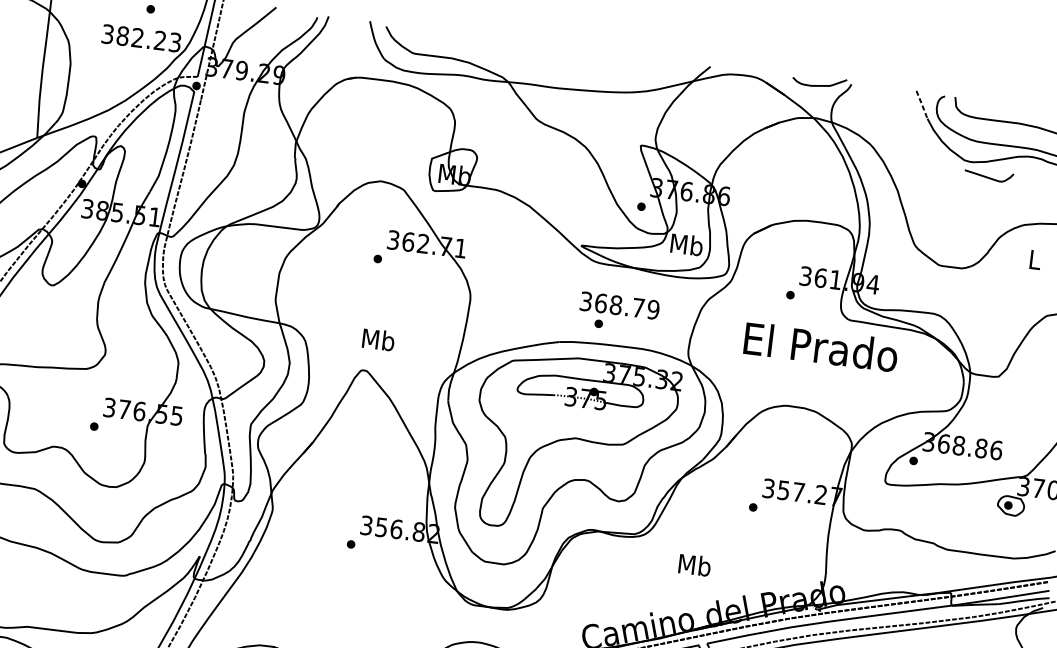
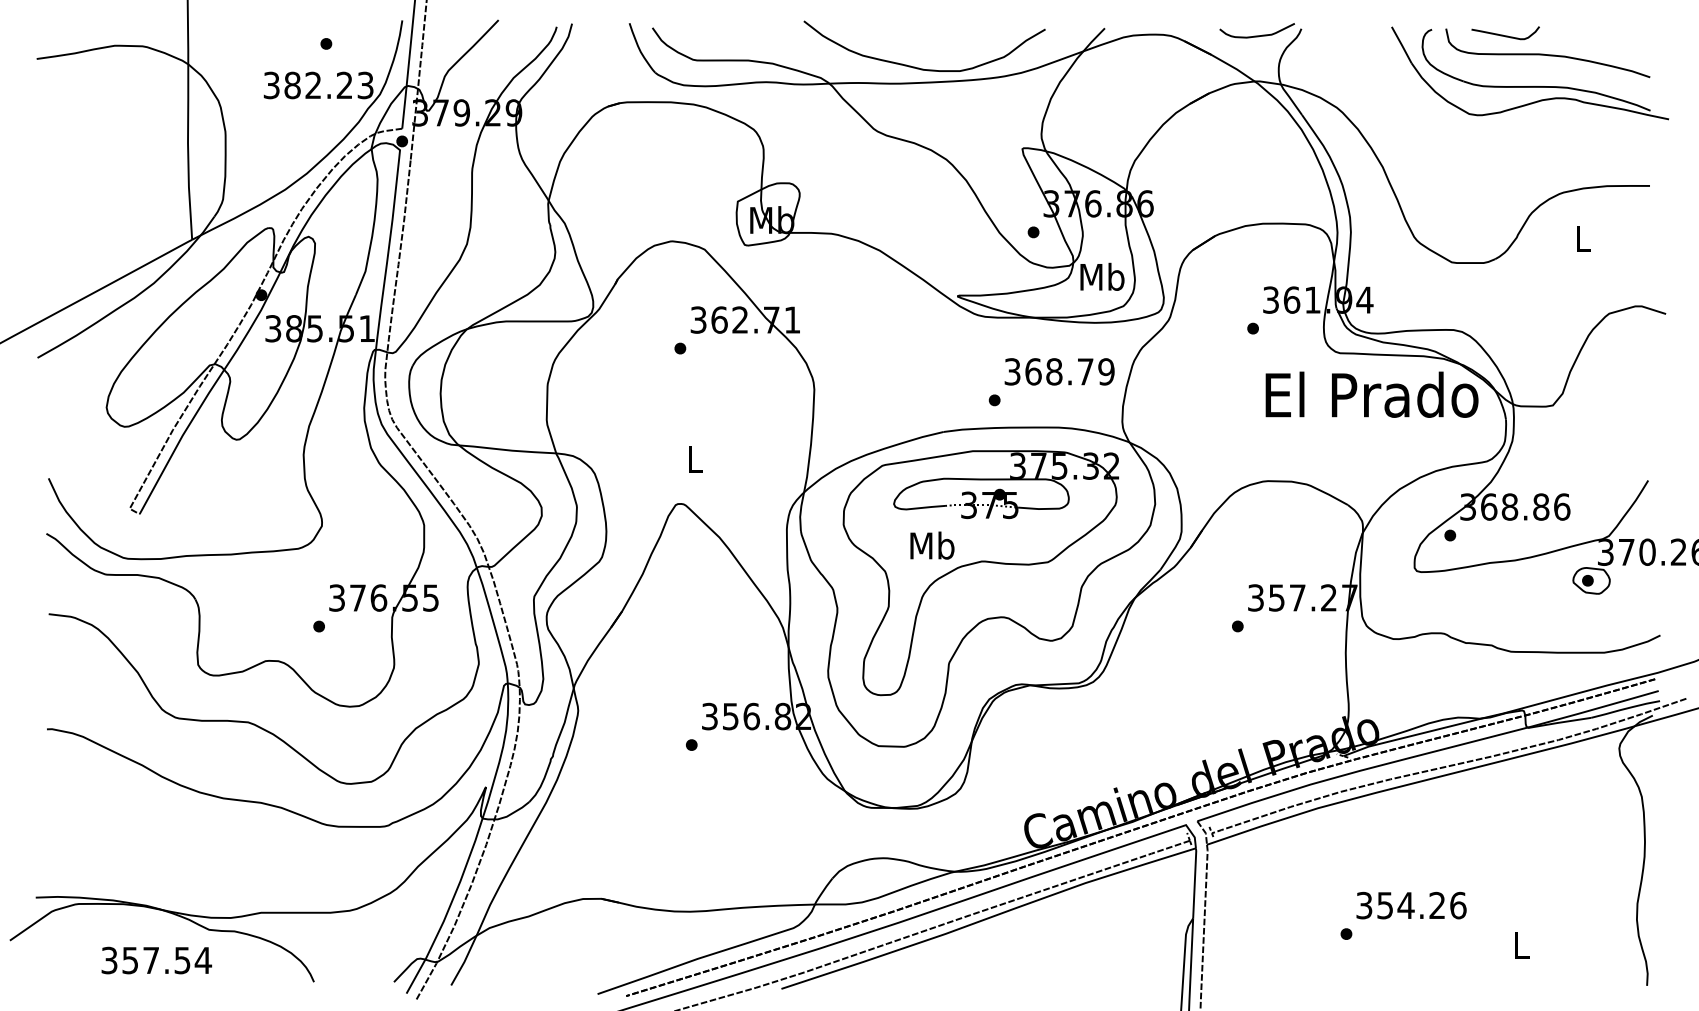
curve: (574, 78) -> (919, 67), added
line: (922, 105) -> (1402, 45), dashed -> solid
curve: (988, 177) -> (1505, 35), moved
text: (619, 305) -> (1059, 371), moved
text: (378, 339) -> (695, 459), Mb -> L
text: (820, 346) -> (1371, 394), moved
text: (694, 565) -> (932, 545), moved

